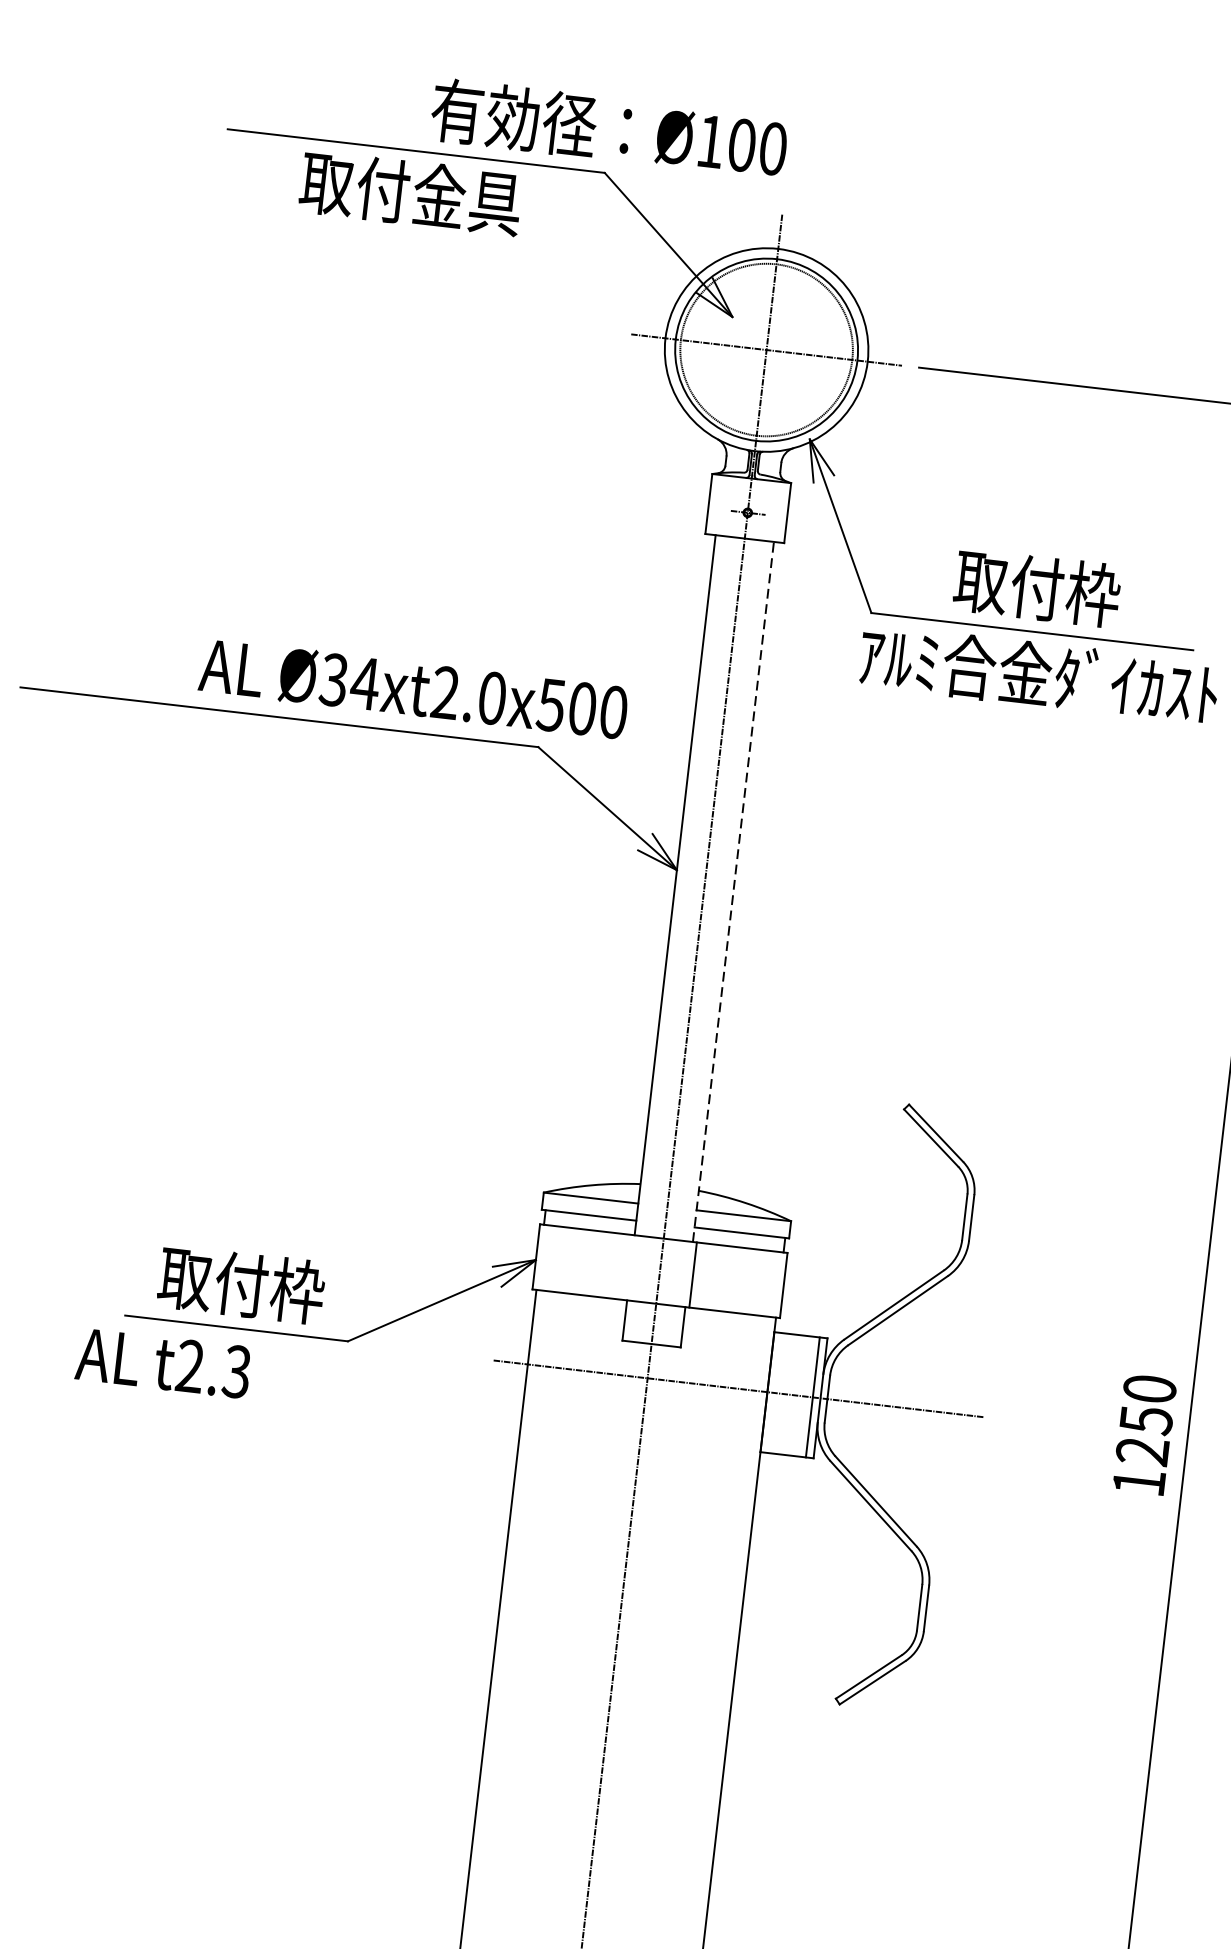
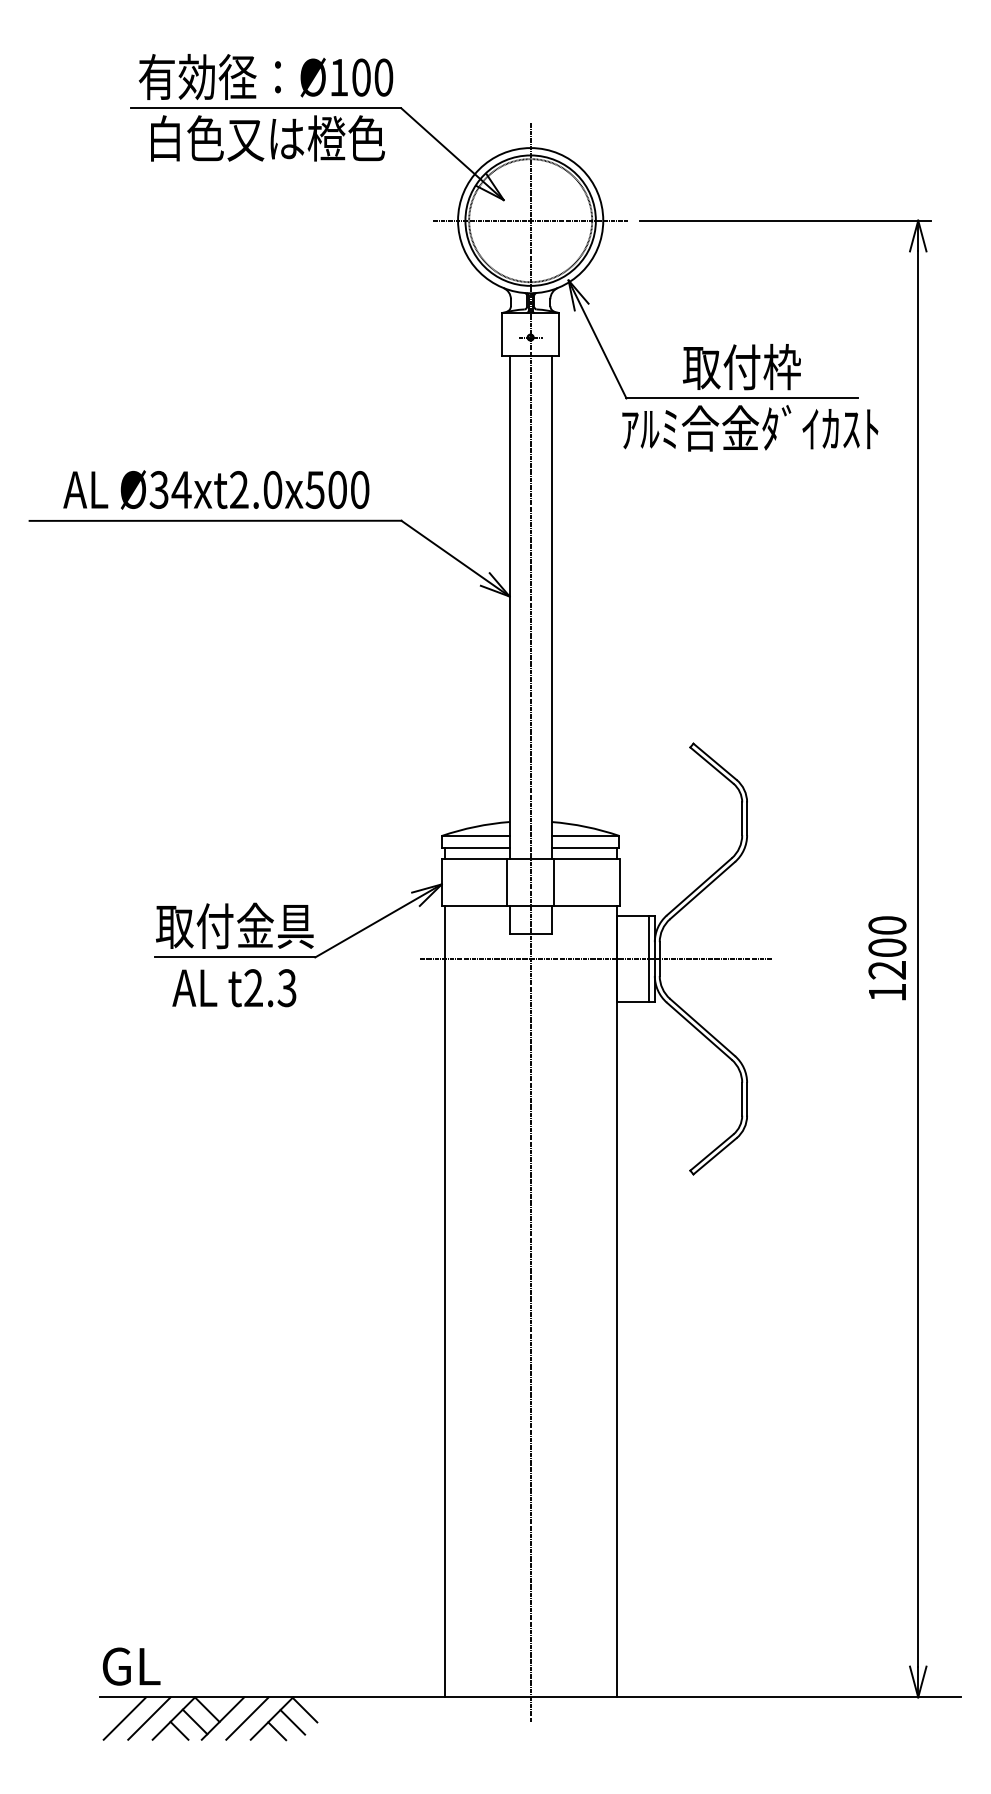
text: (608, 128) -> (265, 76), moved
text: (413, 193) -> (267, 138), 取付金具 -> 白色又は橙色
text: (413, 688) -> (216, 489), moved
line: (733, 890) -> (551, 606), dashed -> solid
line: (626, 1266) -> (506, 881), added
text: (240, 1283) -> (234, 925), 取付枠 -> 取付金具
text: (163, 1363) -> (234, 988), moved
text: (1146, 1419) -> (887, 947), 1250 -> 1200

